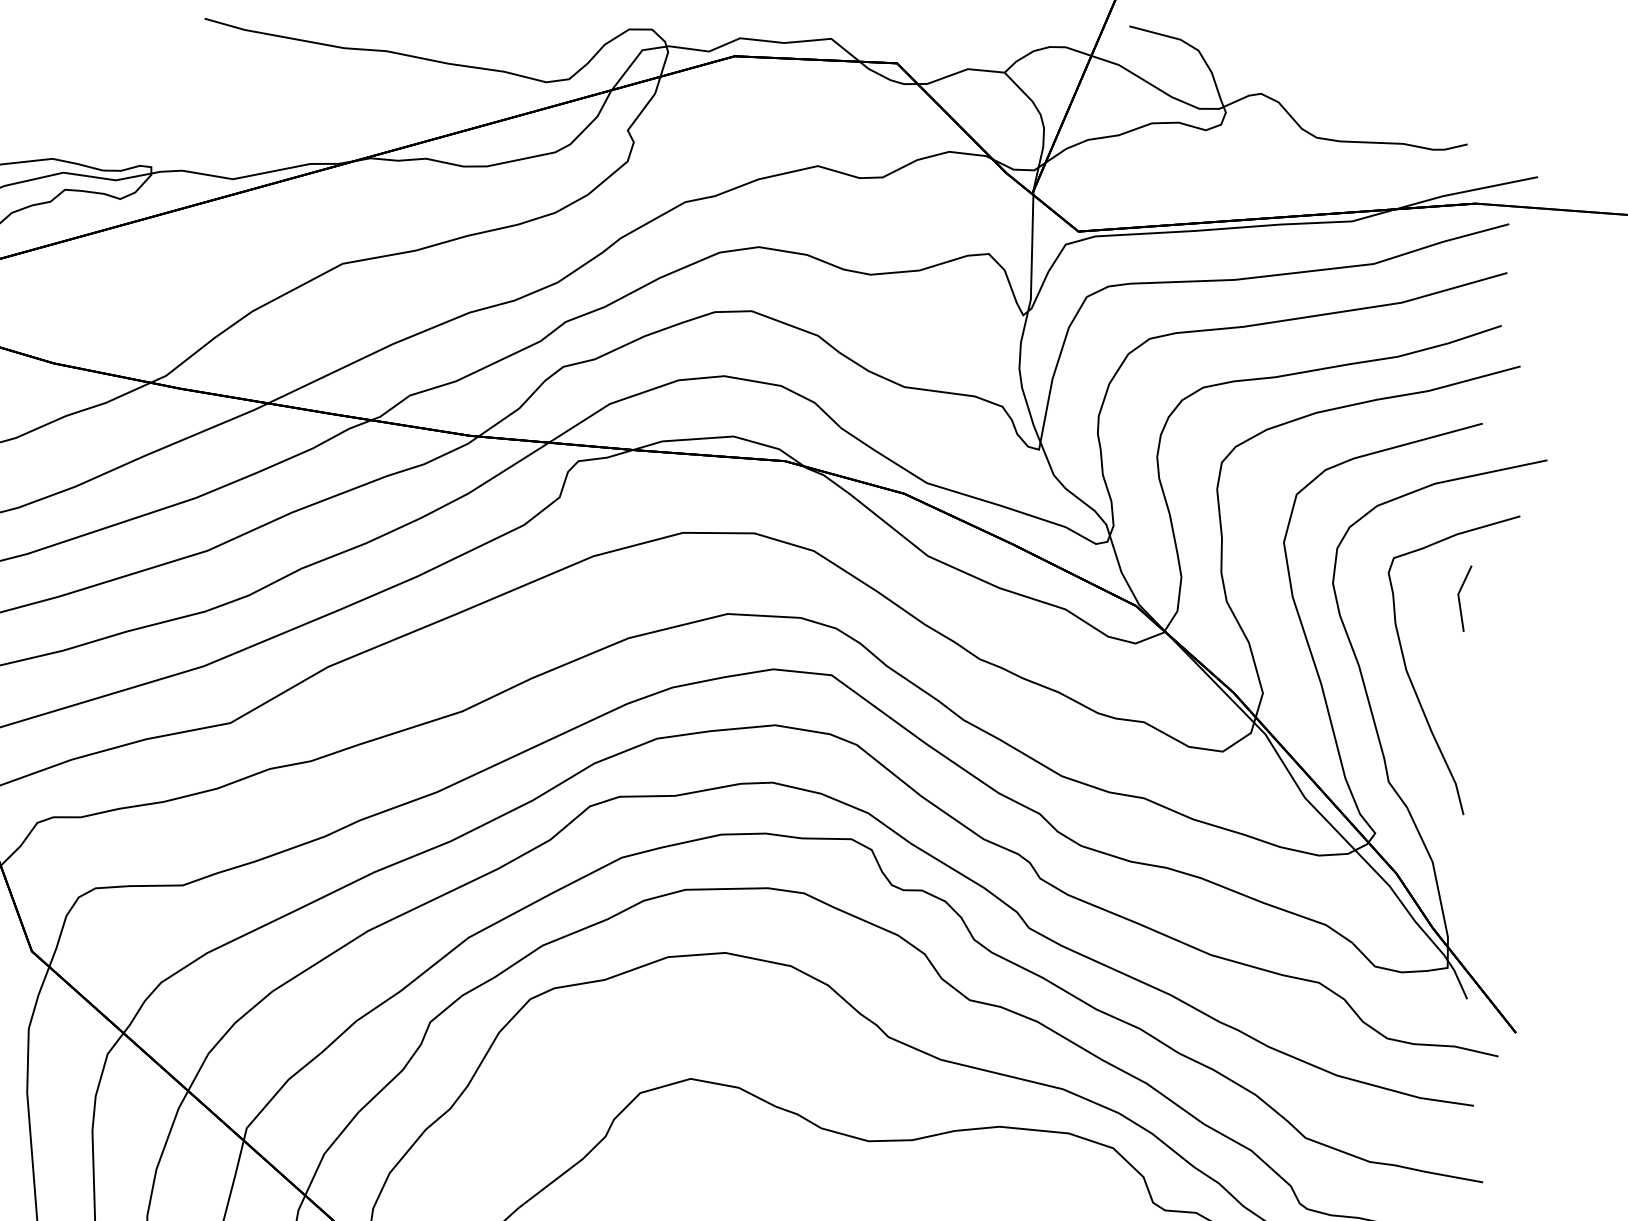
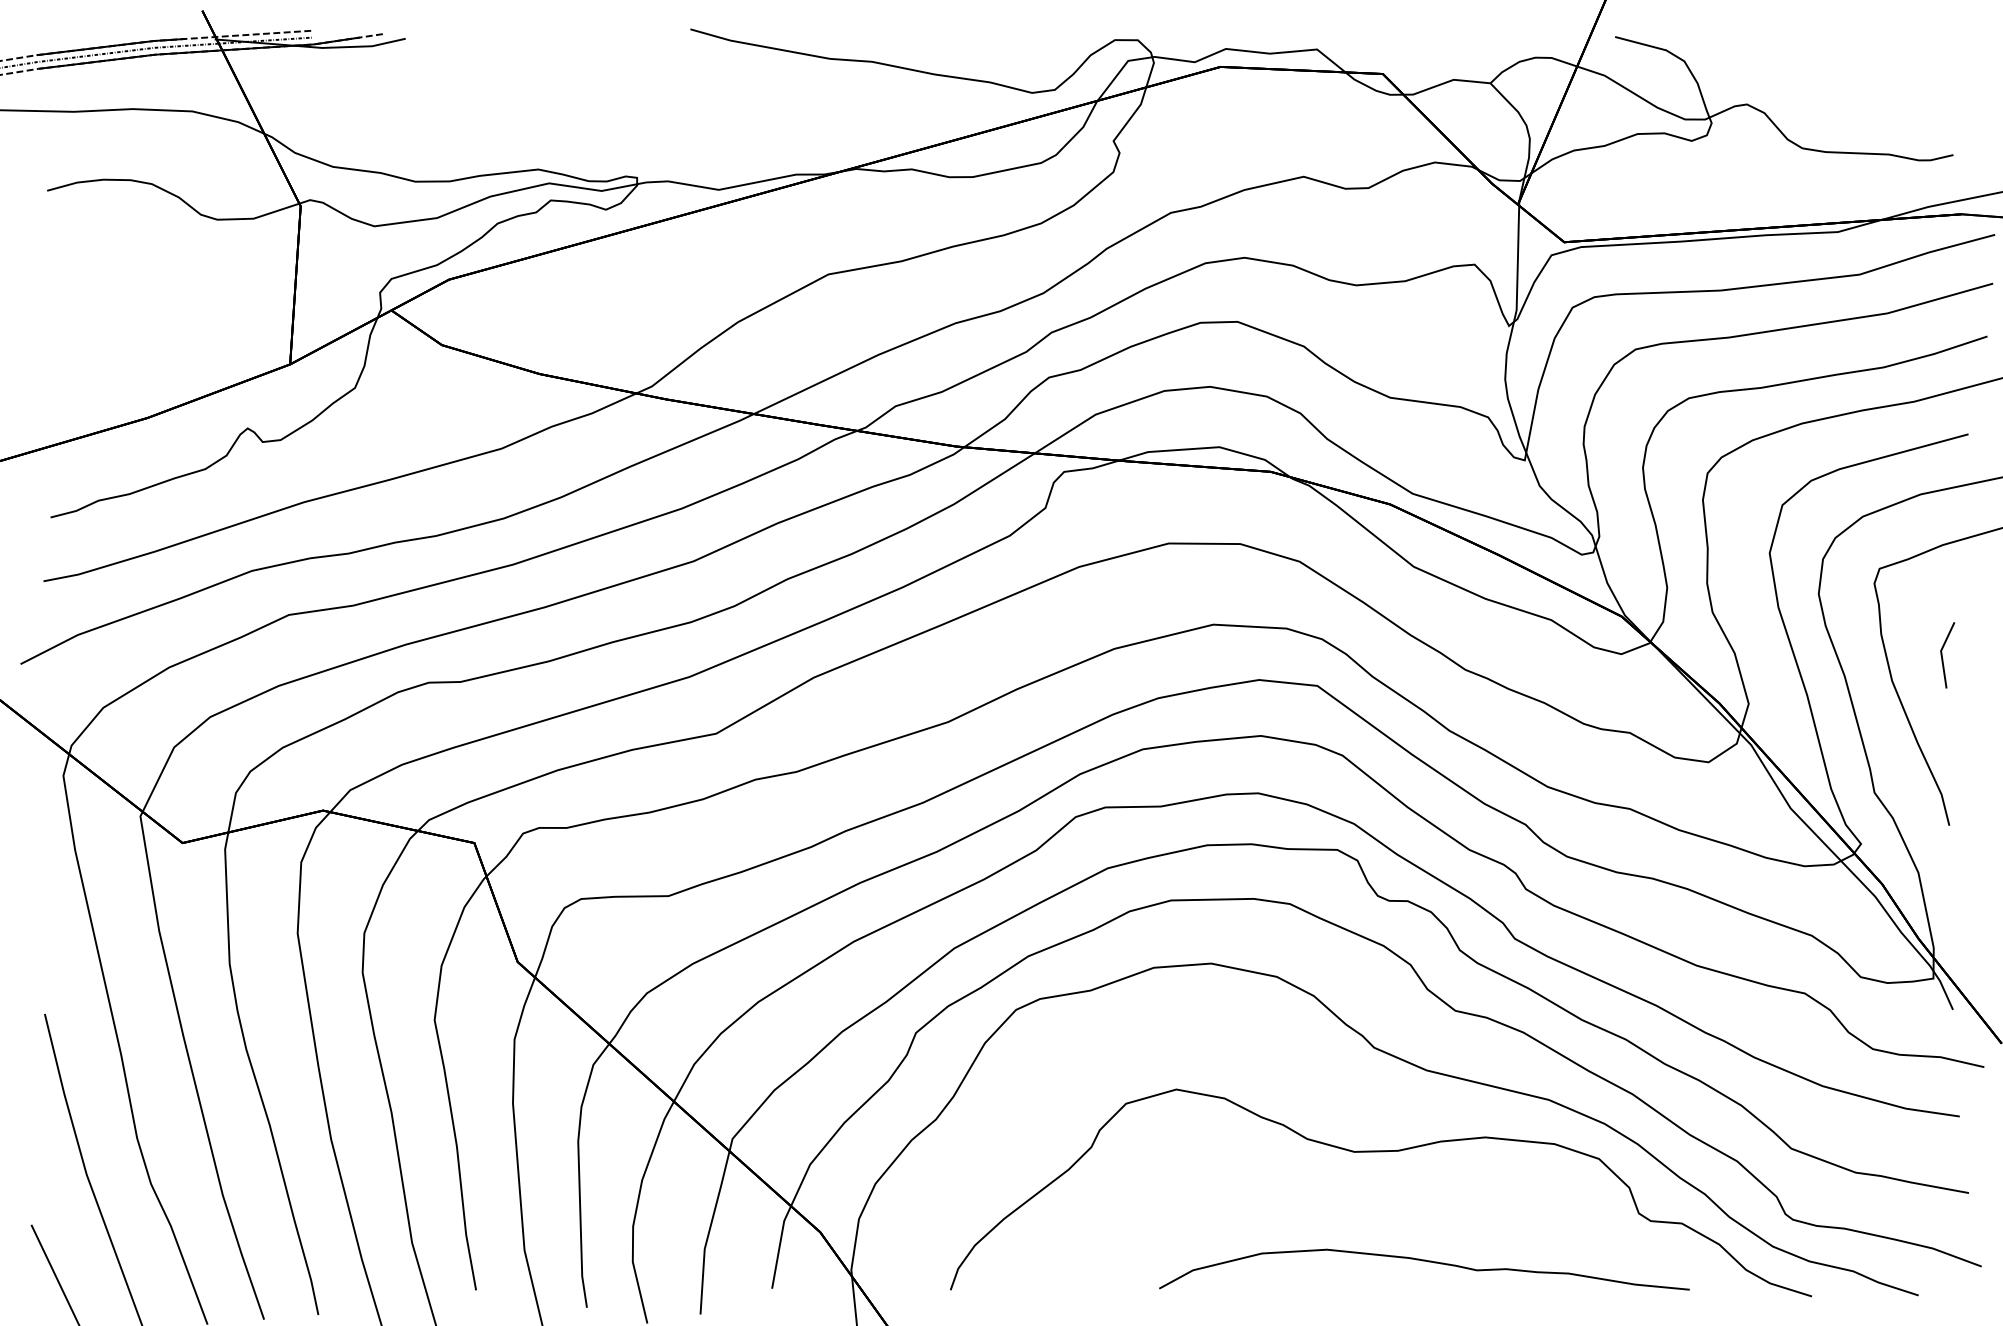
line: (1459, 598) -> (1942, 655), moved

